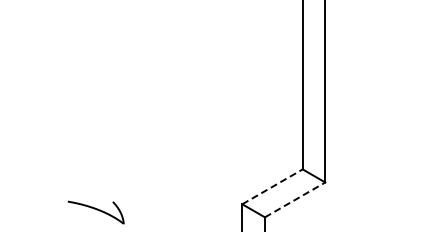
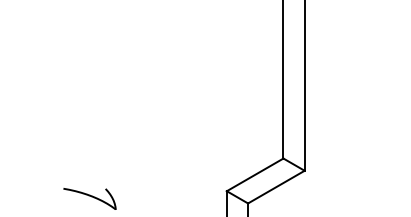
line: (272, 186) -> (255, 174), dashed -> solid
line: (295, 199) -> (276, 186), dashed -> solid

